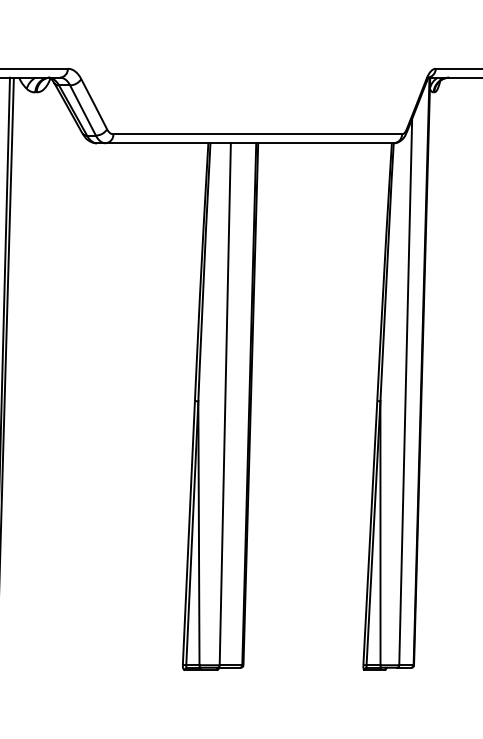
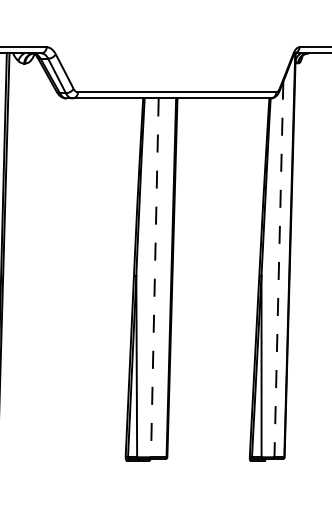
line: (405, 392) -> (278, 269), solid -> dashed
line: (224, 405) -> (154, 278), solid -> dashed

